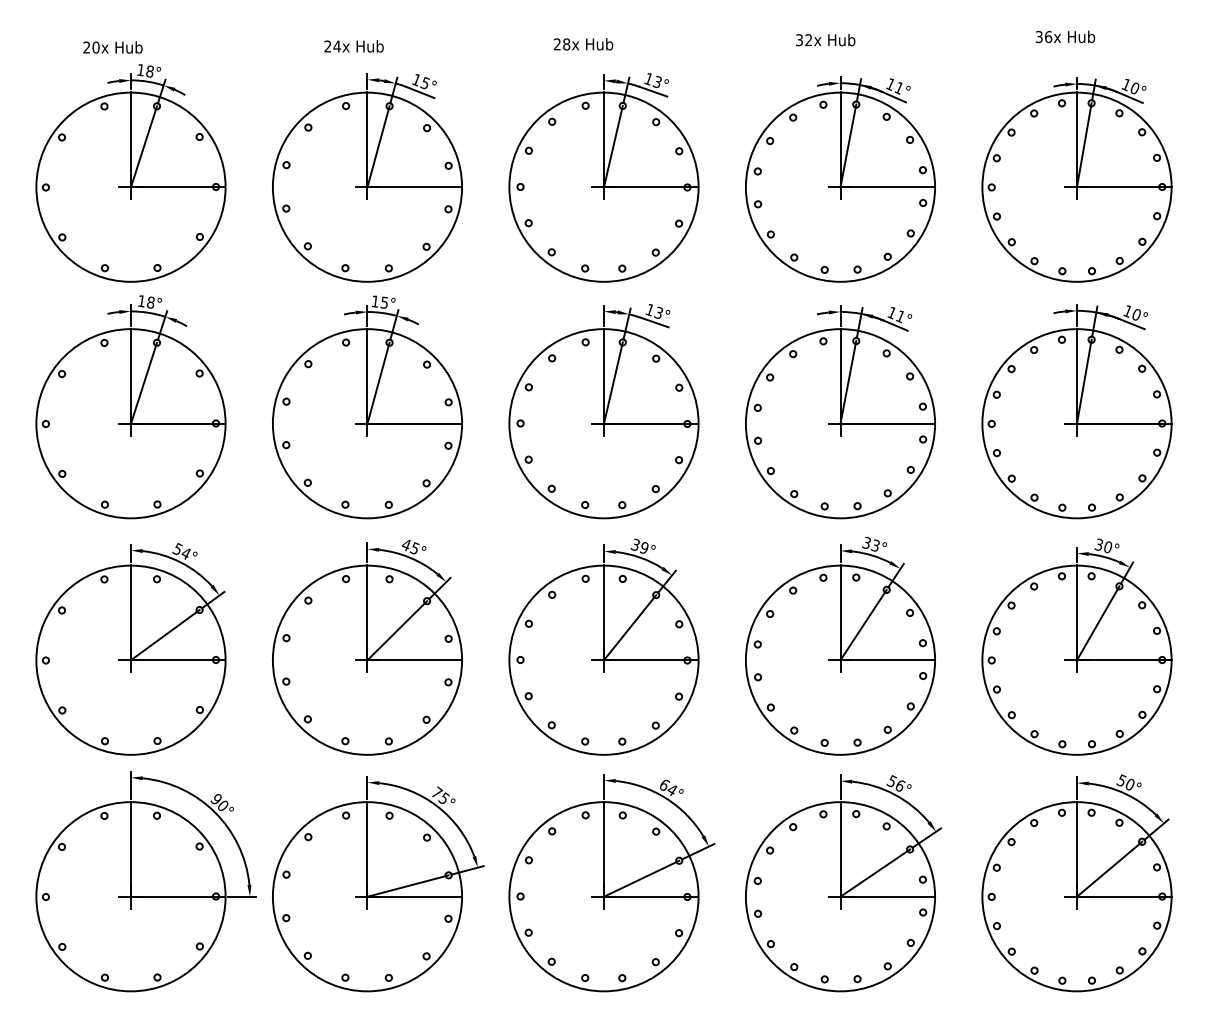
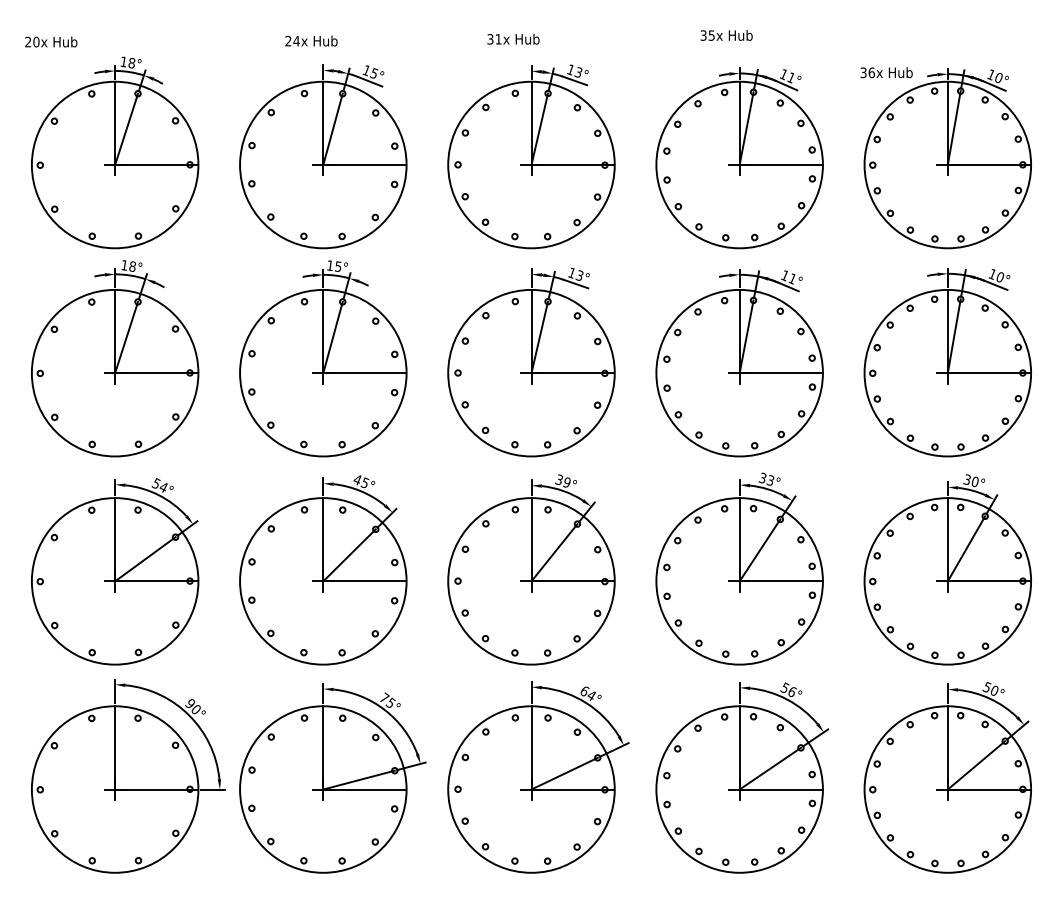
text: (1065, 36) -> (886, 72), moved
text: (808, 40) -> (711, 35), 32x -> 35x
text: (561, 44) -> (494, 39), 28x -> 31x
text: (113, 46) -> (51, 41), moved

